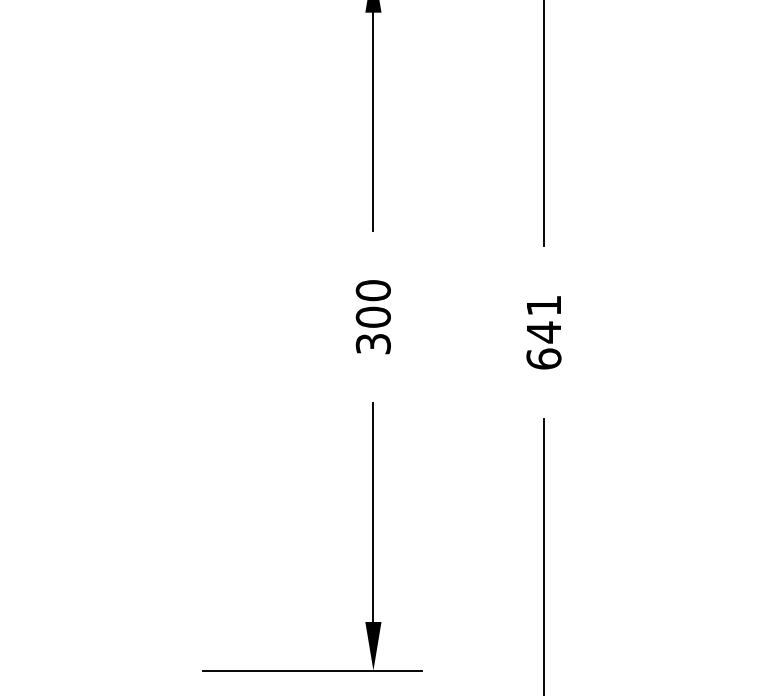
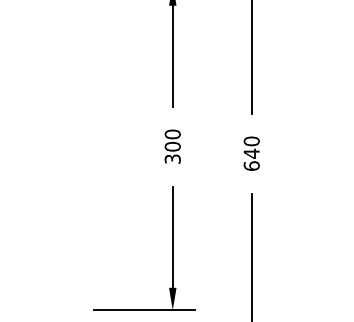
text: (543, 305) -> (251, 141), 641 -> 640

